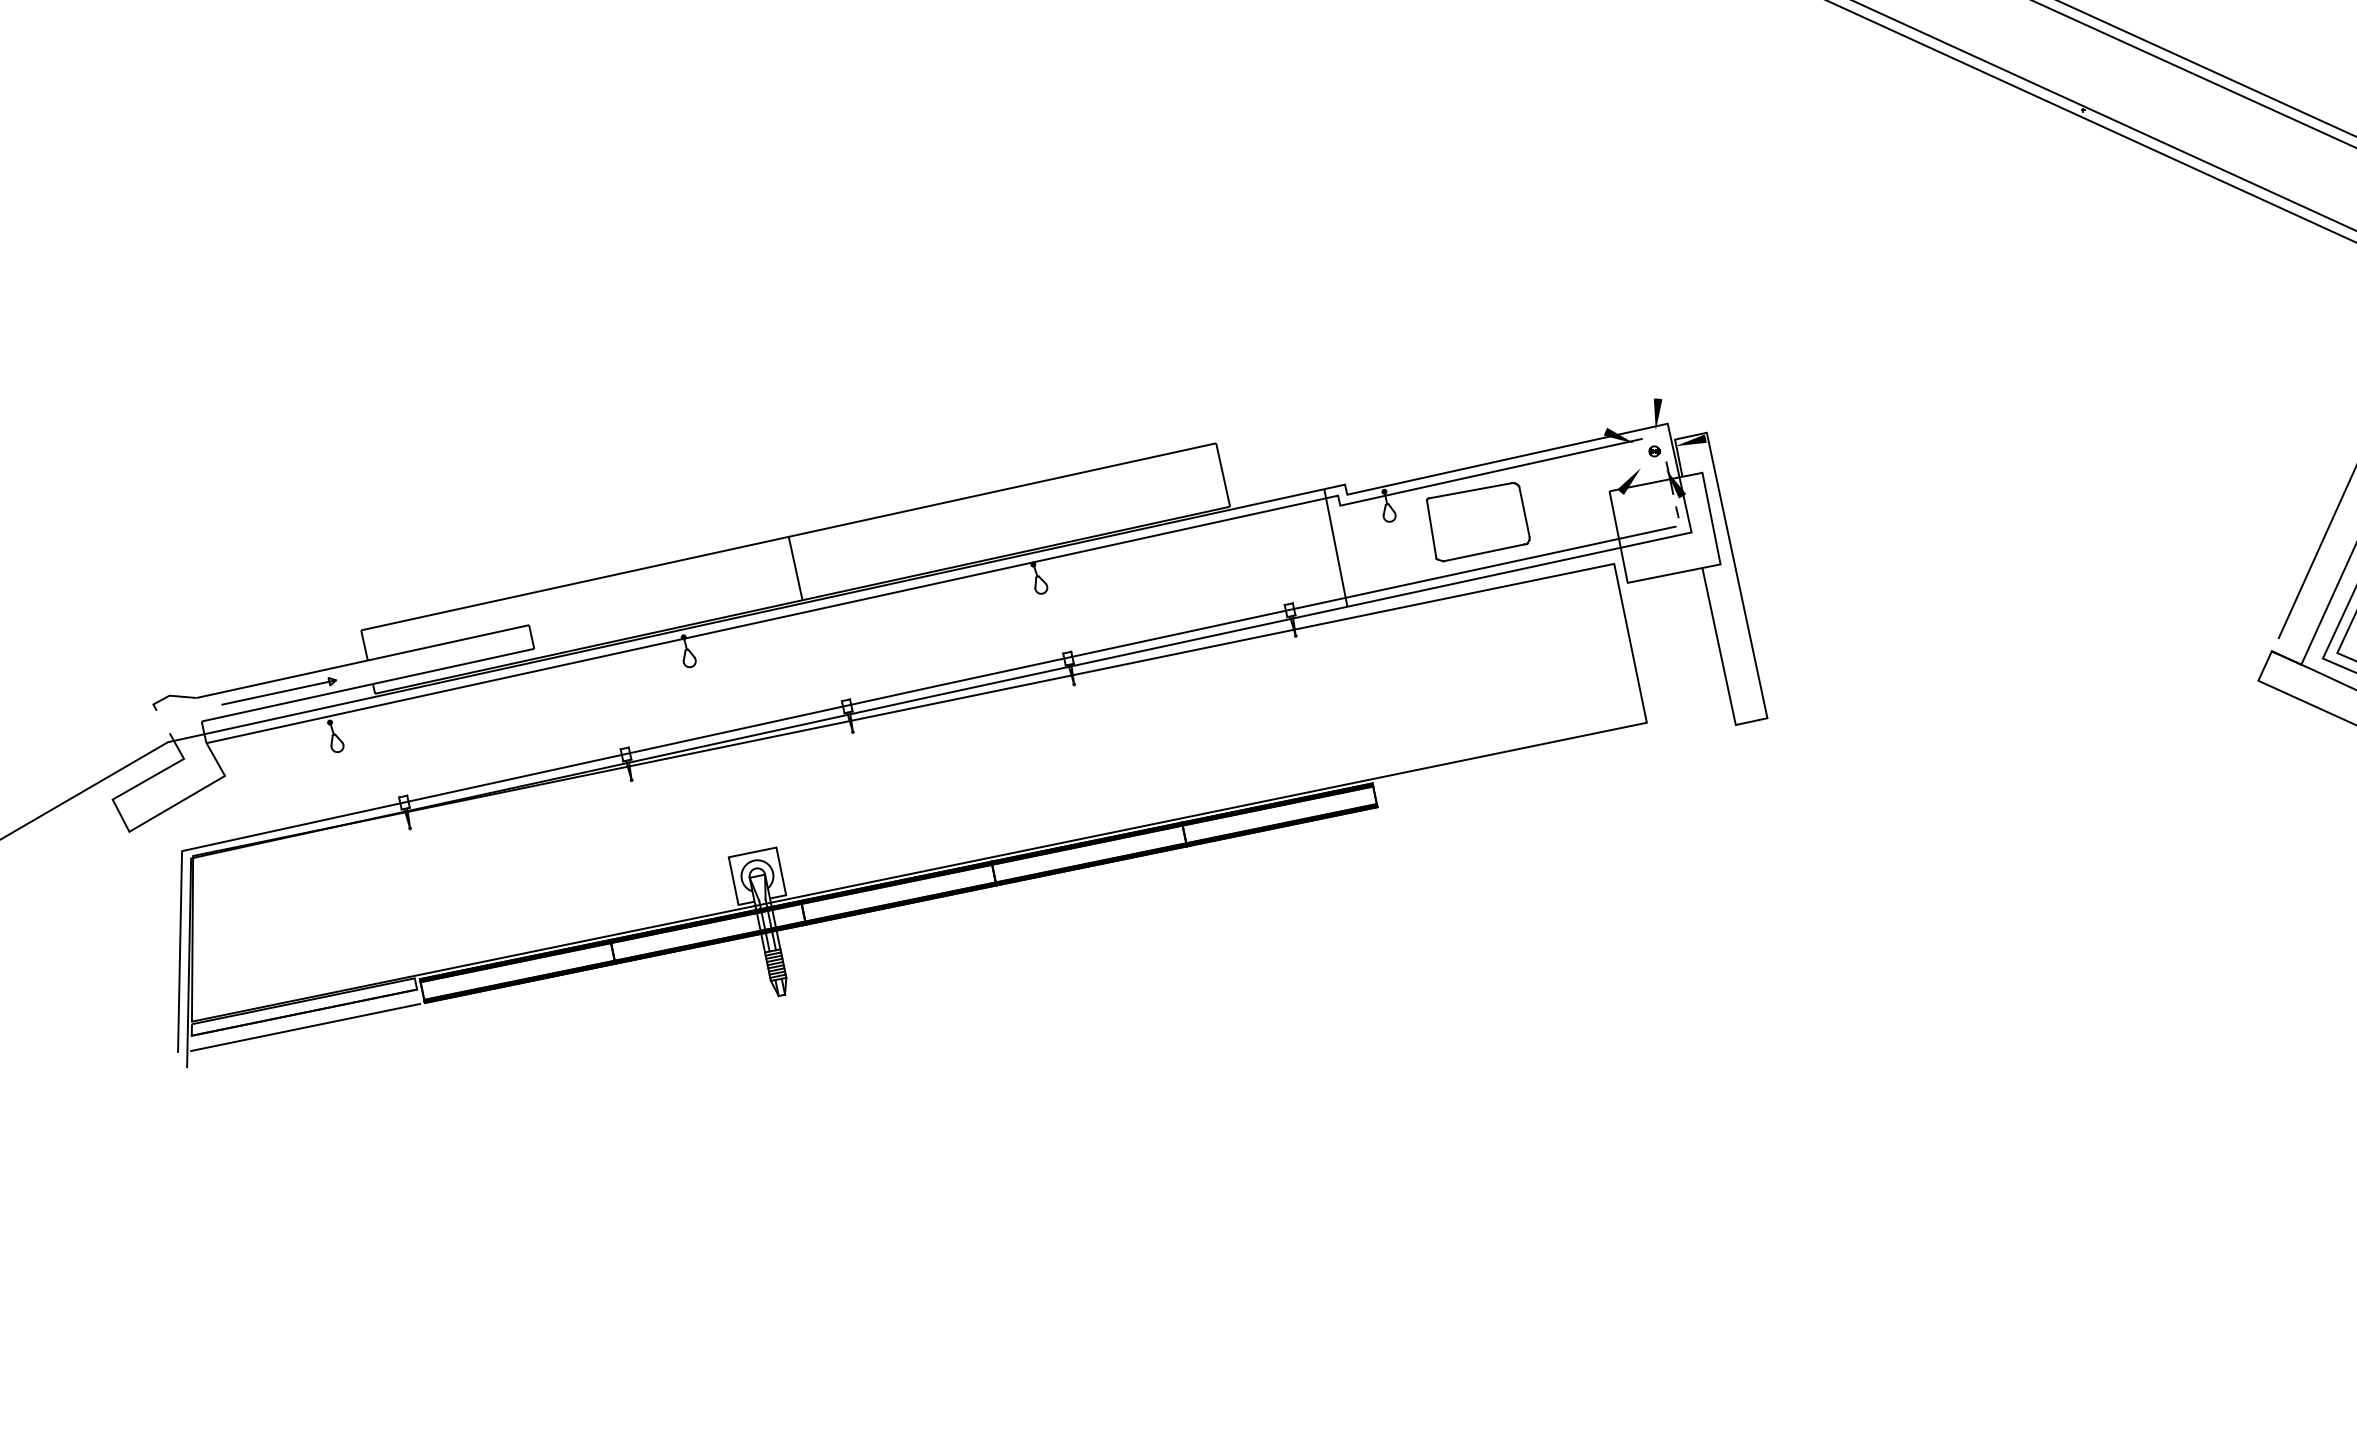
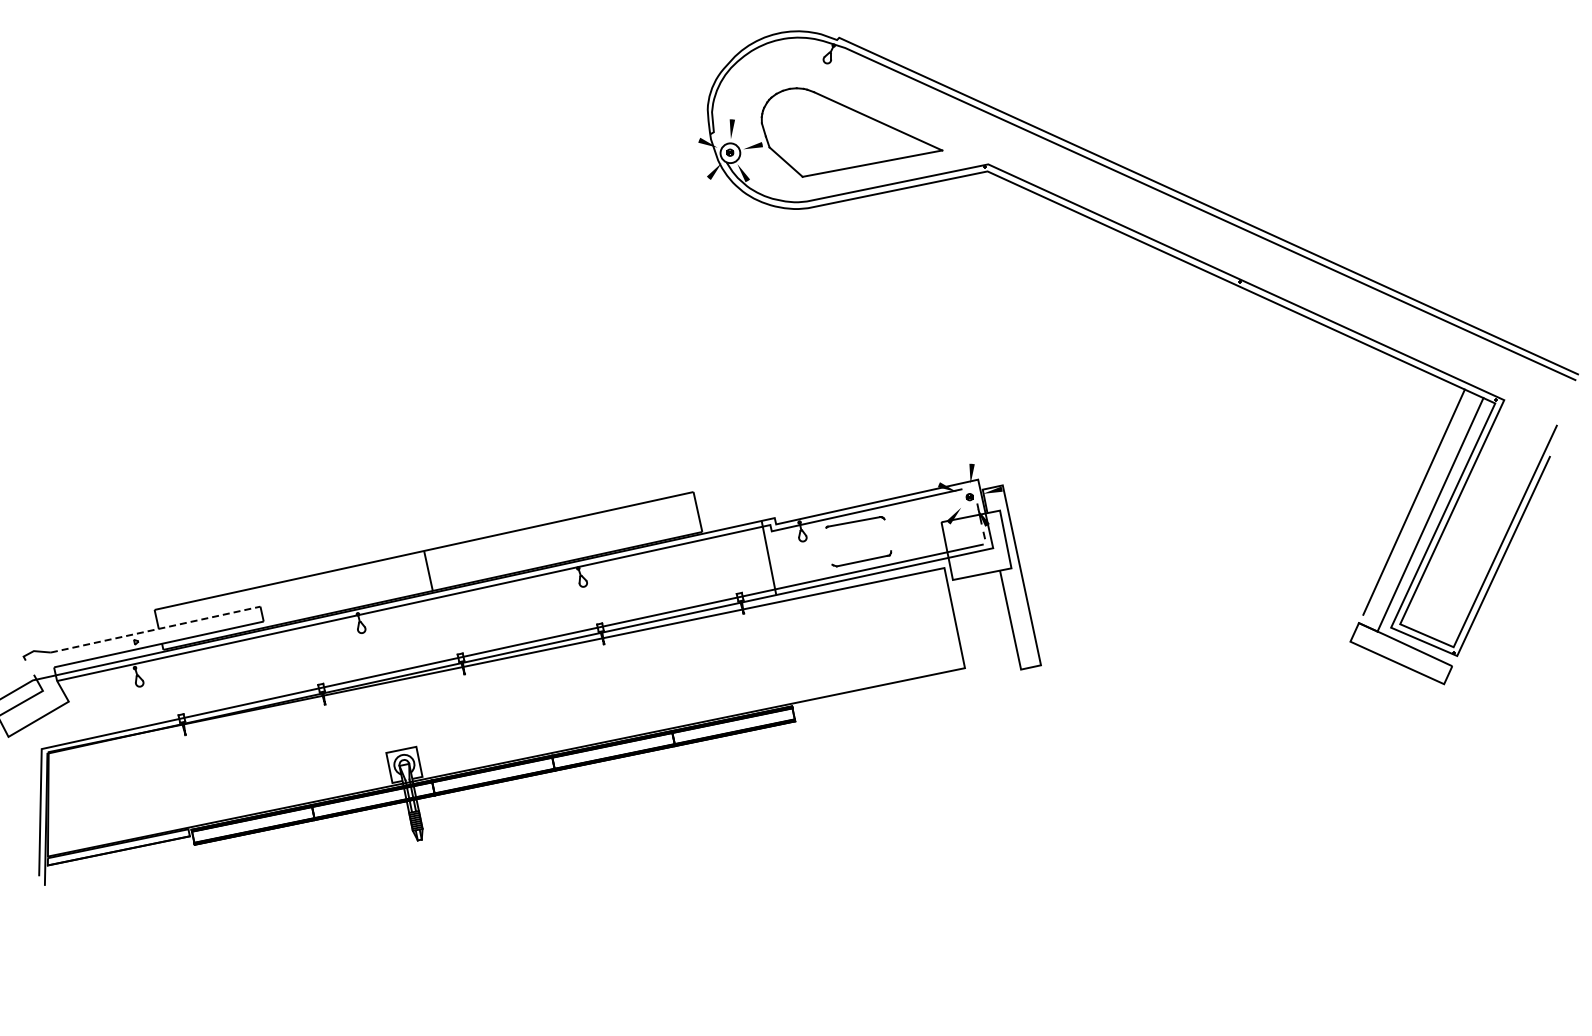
line: (1523, 512) -> (887, 535), removed
line: (1431, 529) -> (829, 546), removed
line: (364, 661) -> (156, 629), solid -> dashed
line: (278, 691) -> (102, 648), removed
line: (305, 1027) -> (119, 860), removed

